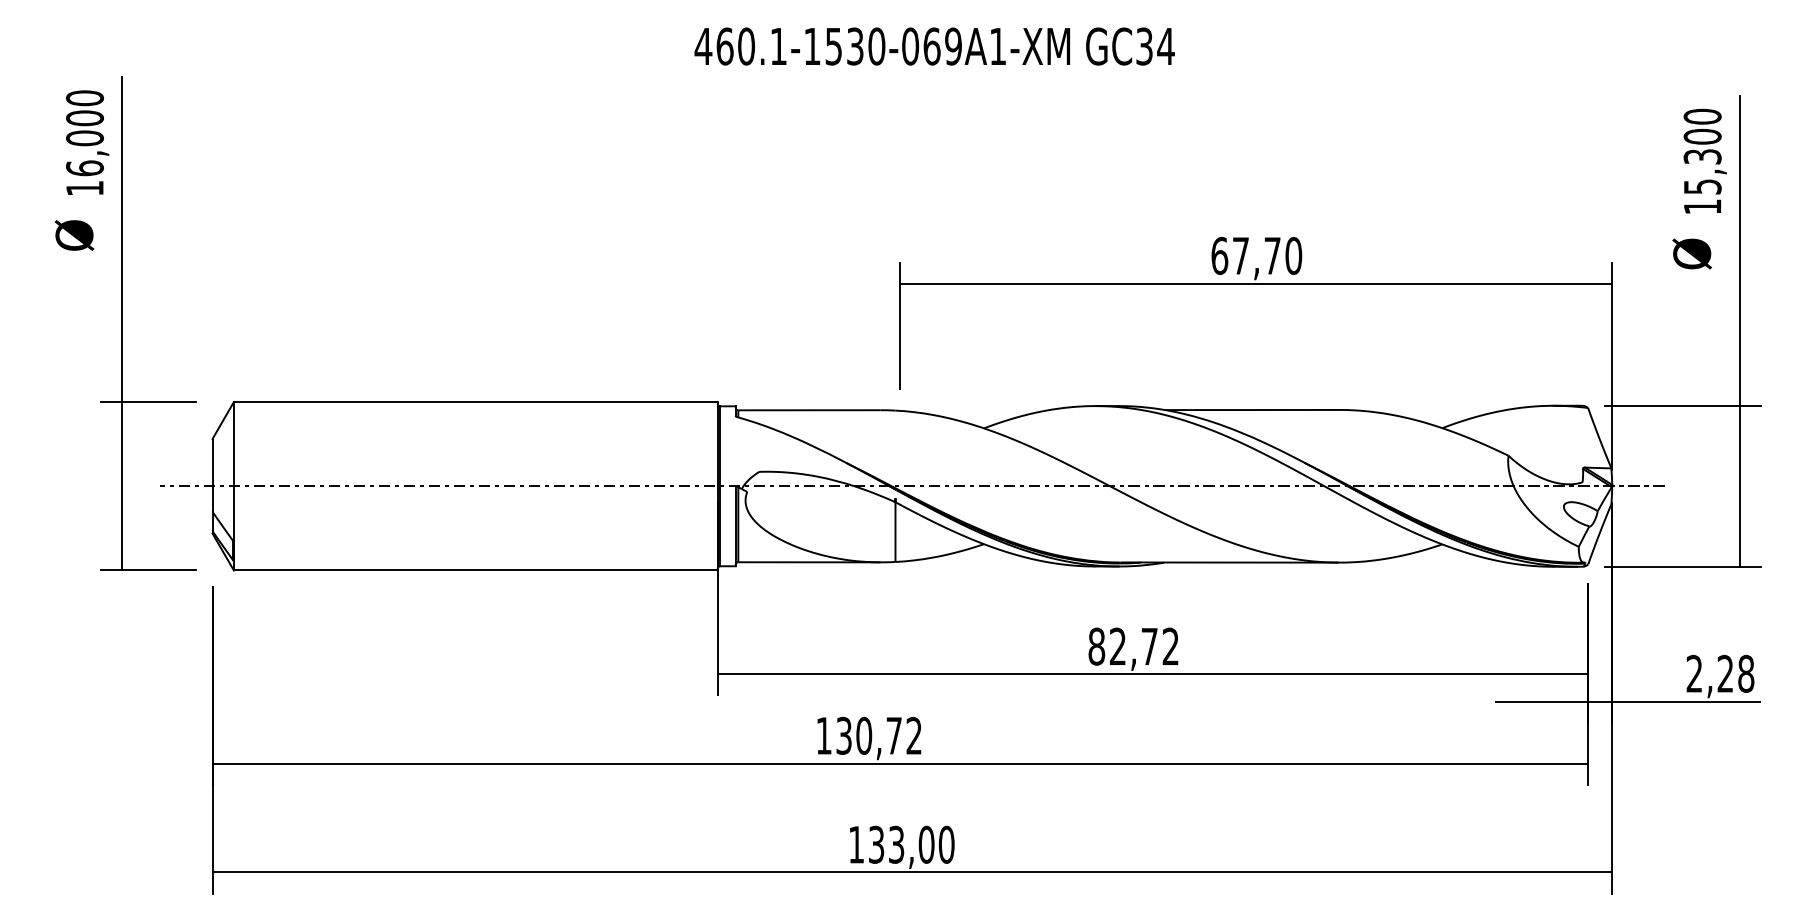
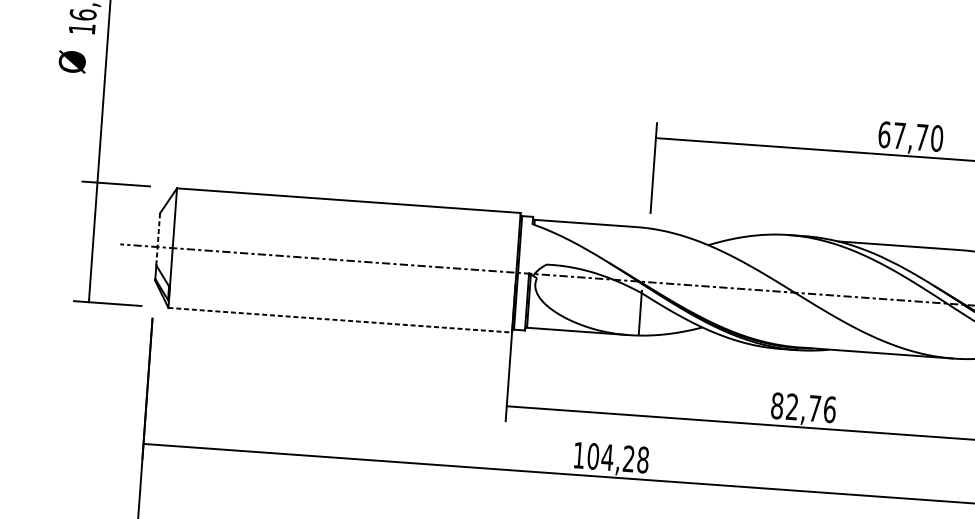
line: (212, 475) -> (158, 239), solid -> dashed
line: (475, 570) -> (340, 320), solid -> dashed
text: (1170, 646) -> (829, 409), 82,72 -> 82,76
text: (879, 735) -> (618, 457), 130,72 -> 104,28

